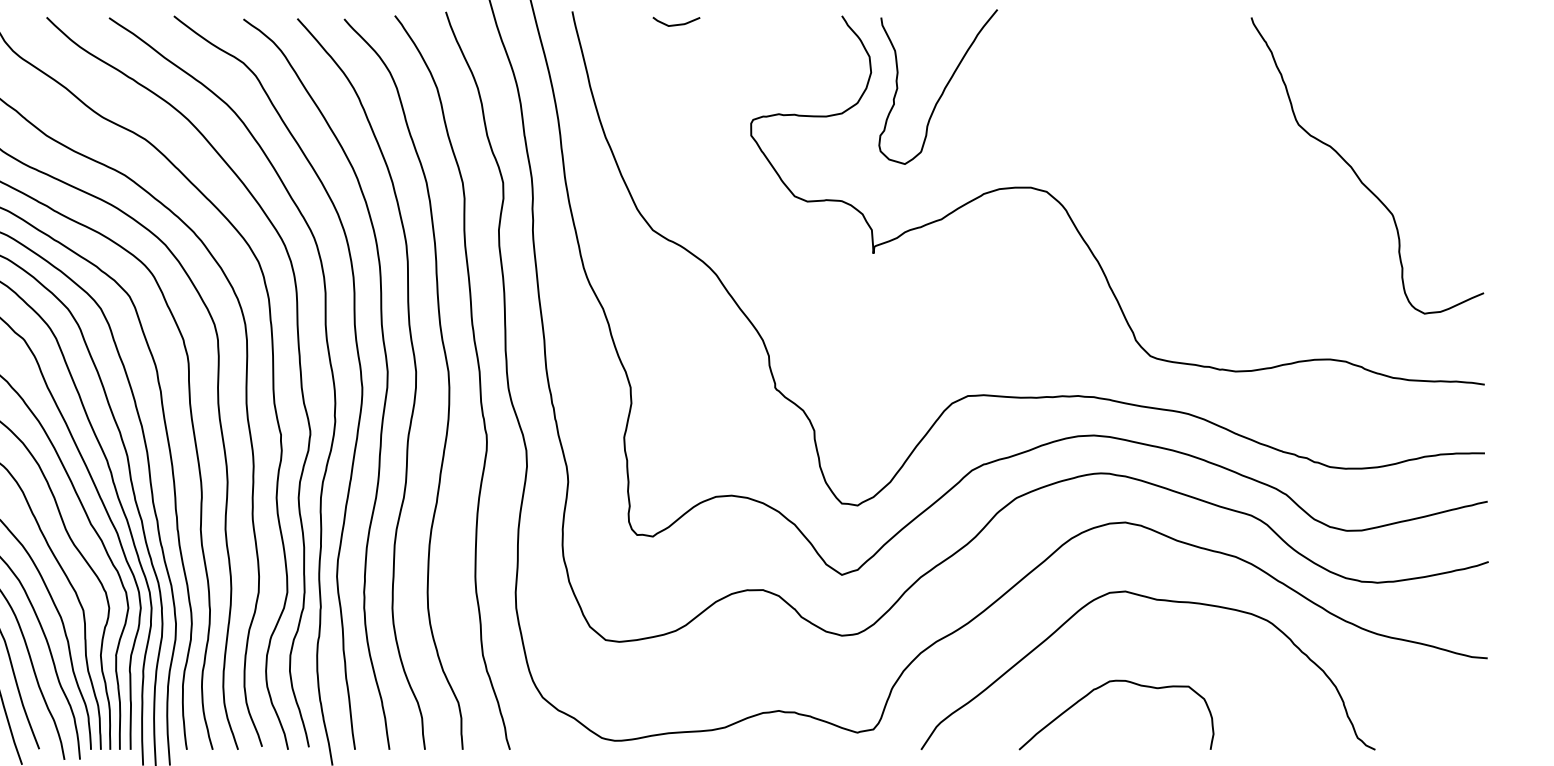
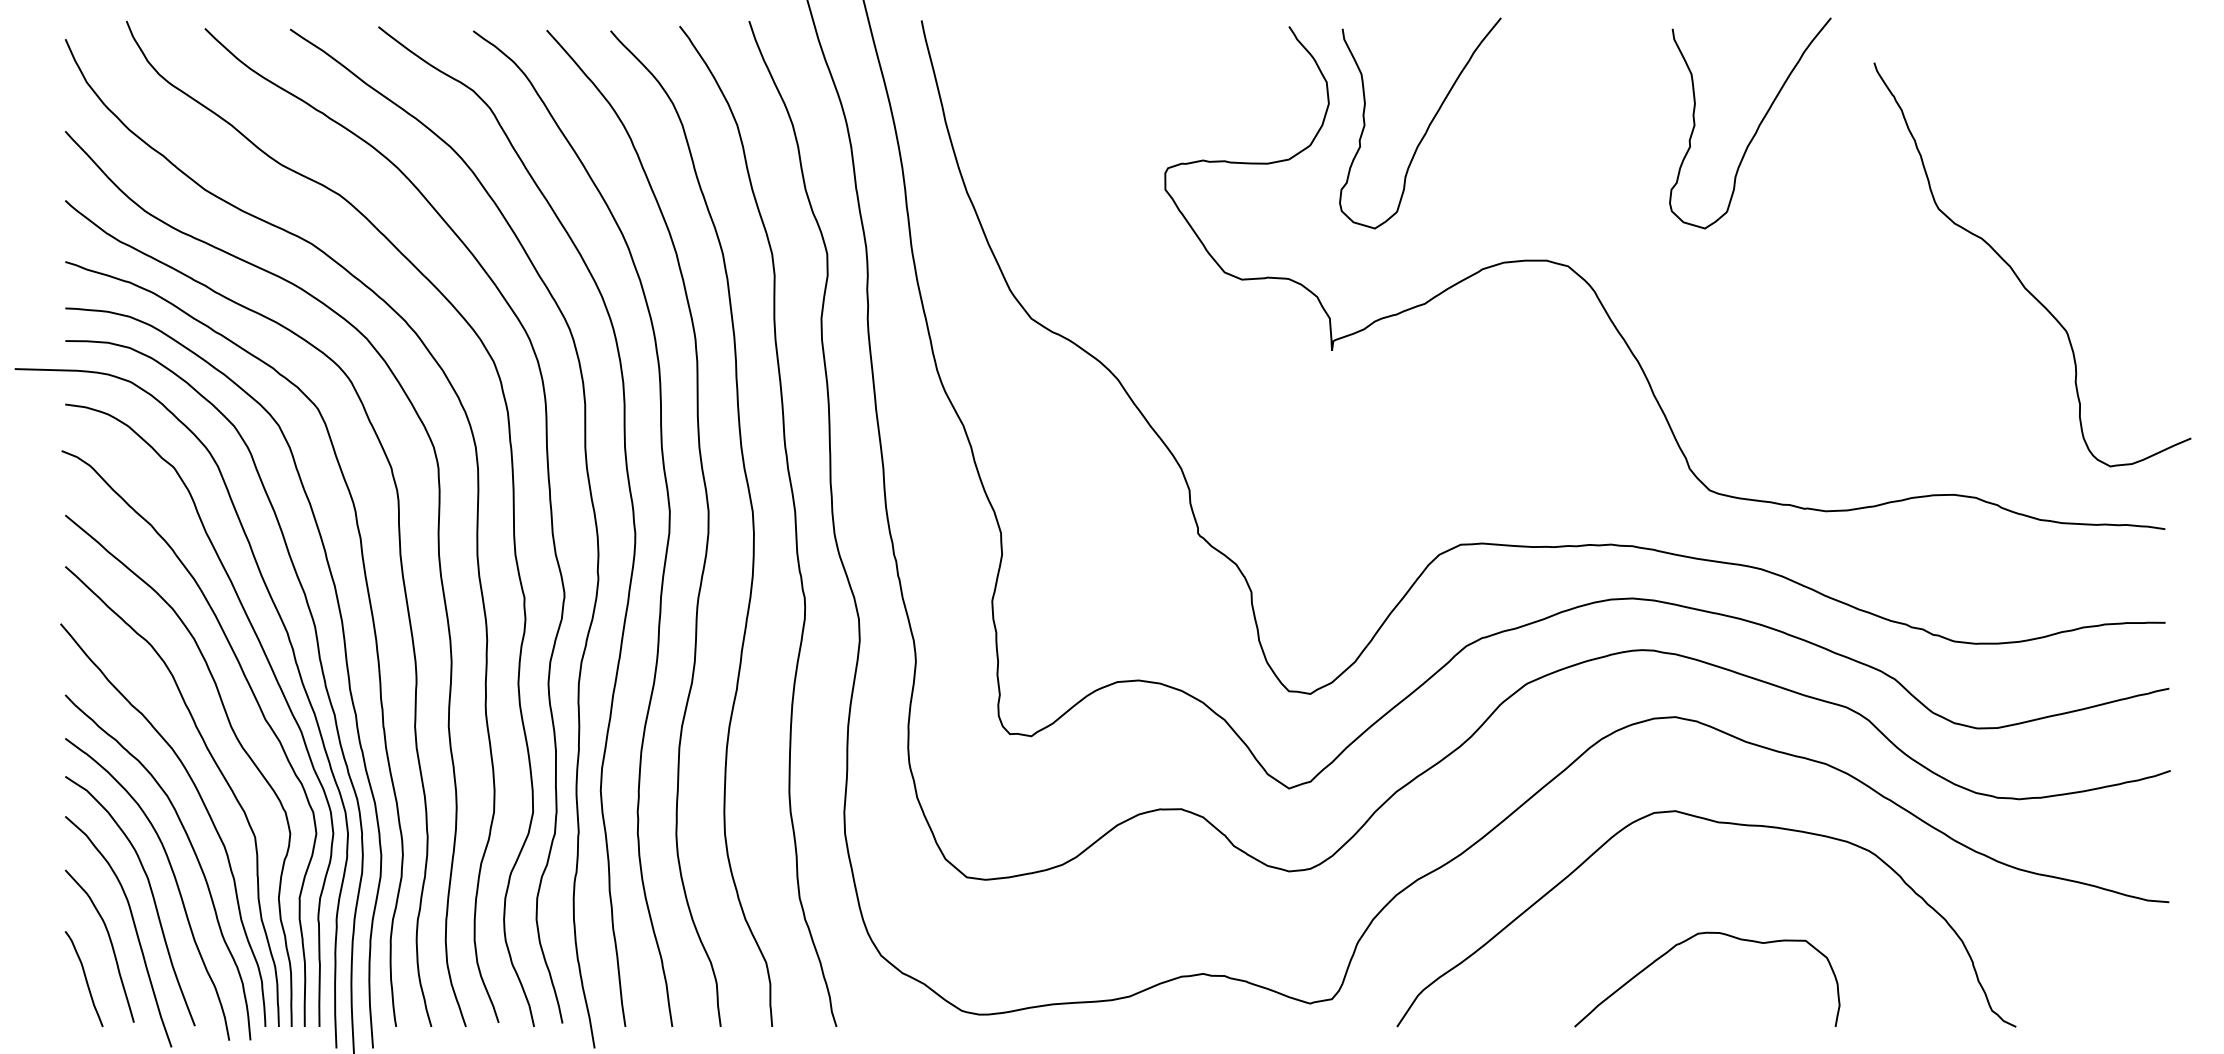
curve: (676, 24) -> (1063, 38), removed
curve: (1185, 89) -> (1757, 127), added
curve: (1355, 172) -> (2016, 273), moved
curve: (1102, 686) -> (1688, 940), moved

